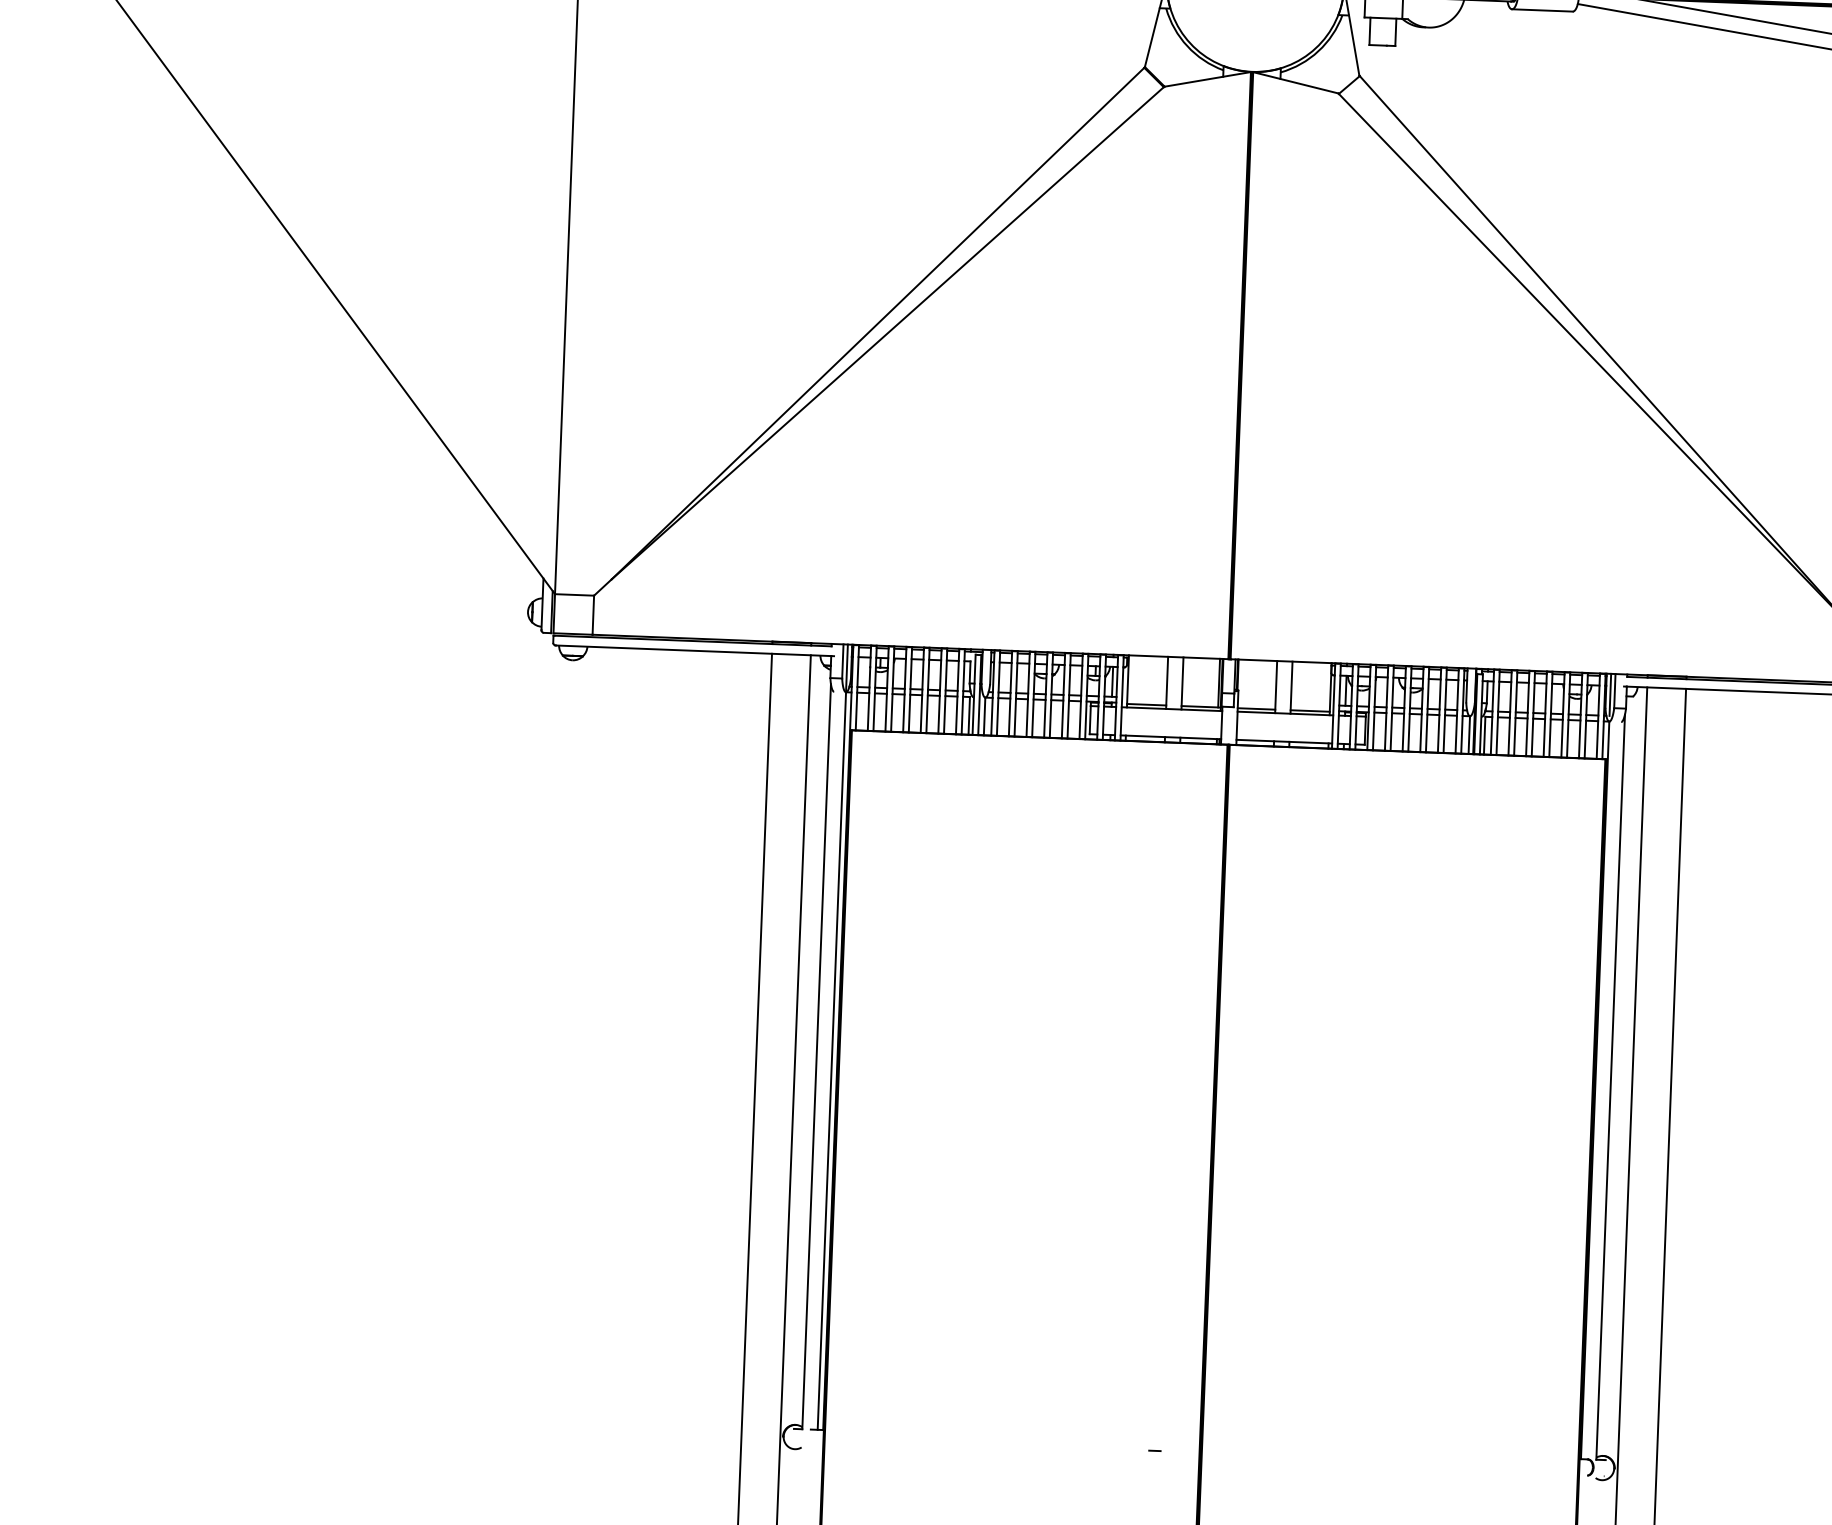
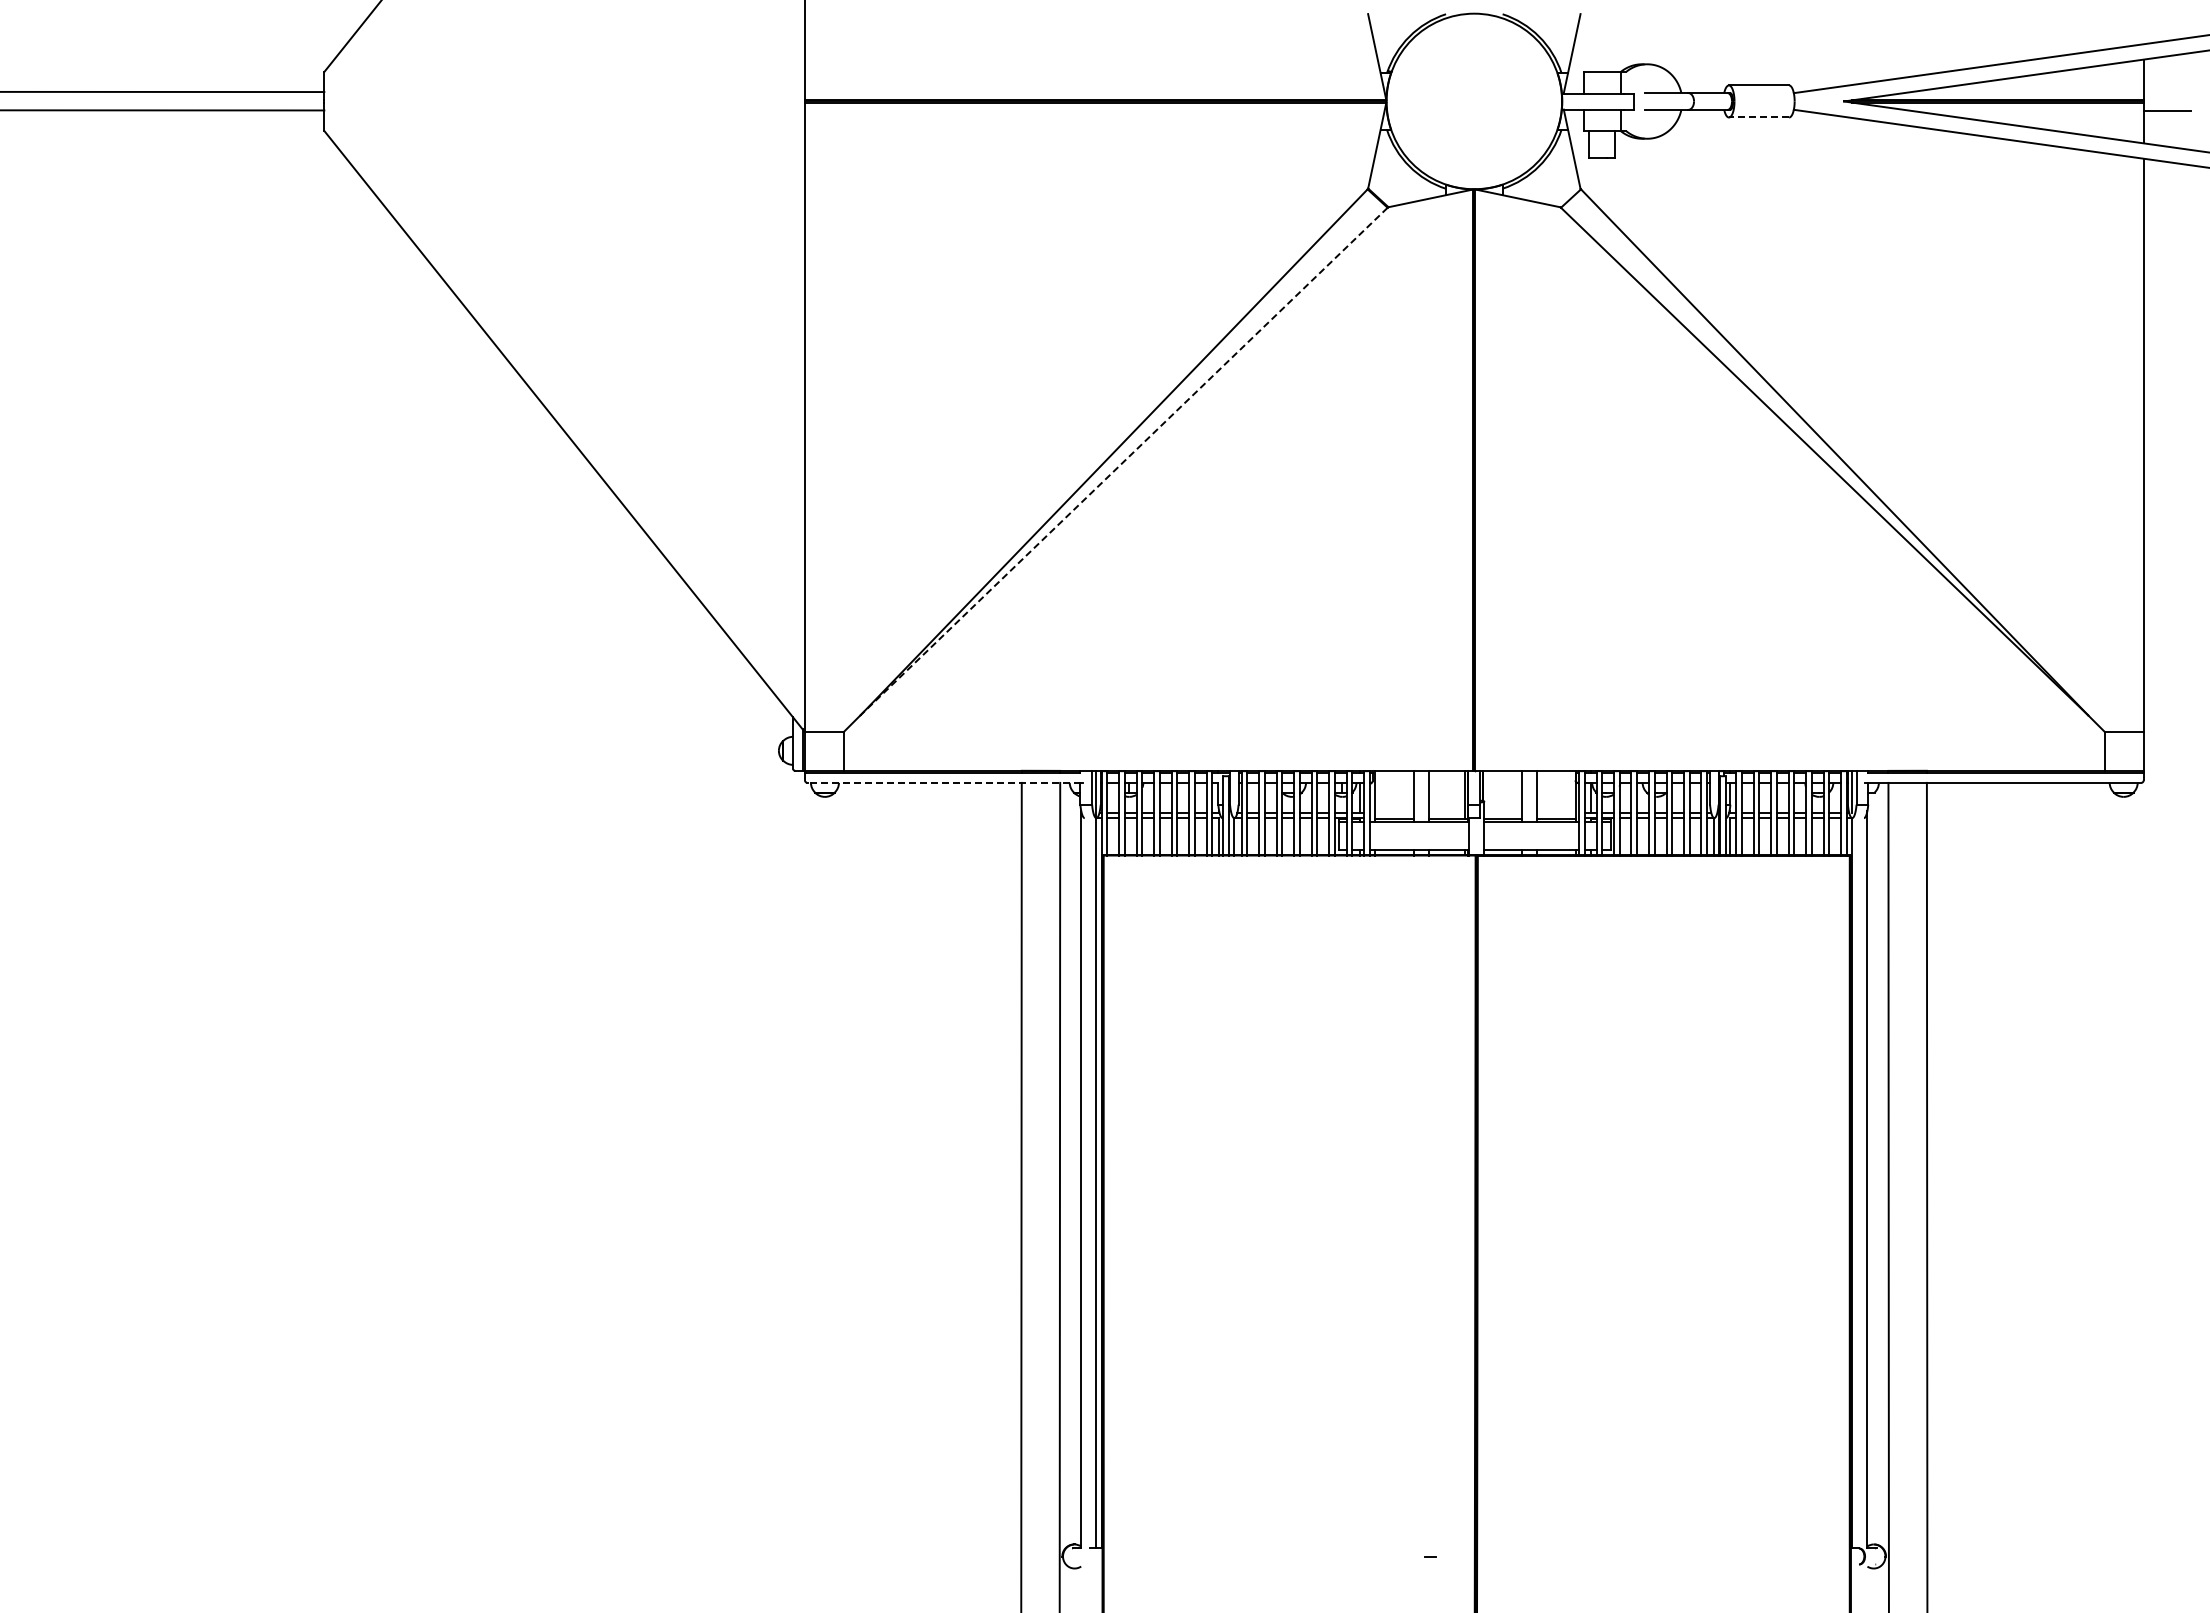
line: (1541, 10) -> (1758, 117), solid -> dashed
line: (888, 333) -> (1124, 461), solid -> dashed
line: (692, 650) -> (943, 782), solid -> dashed

